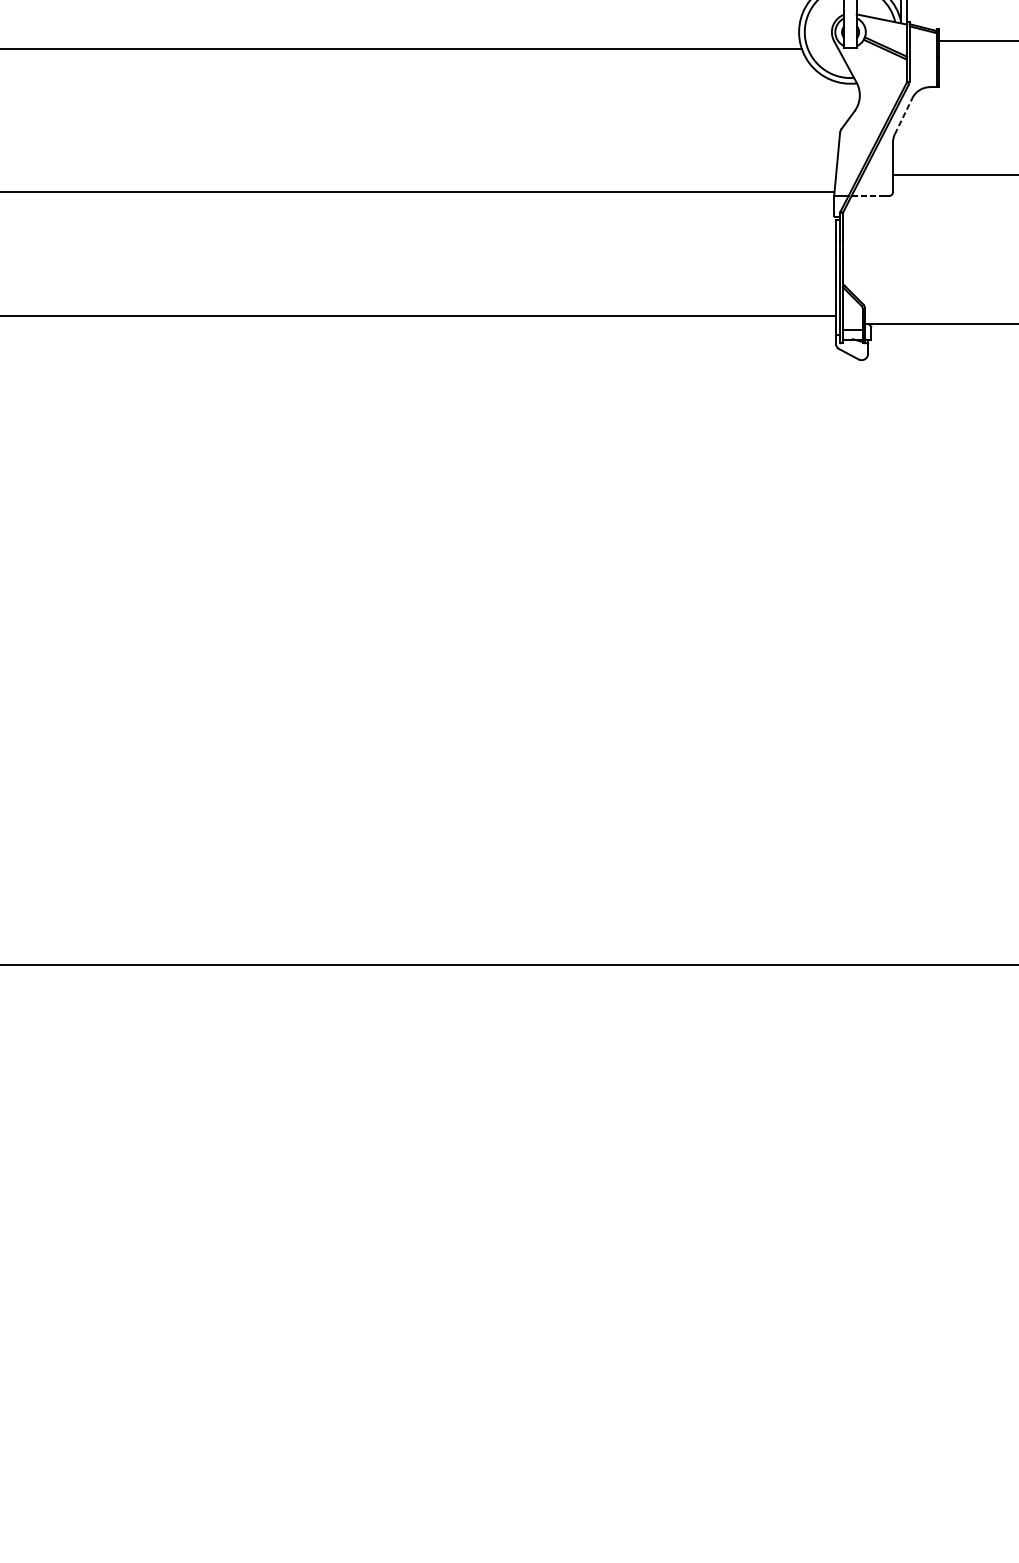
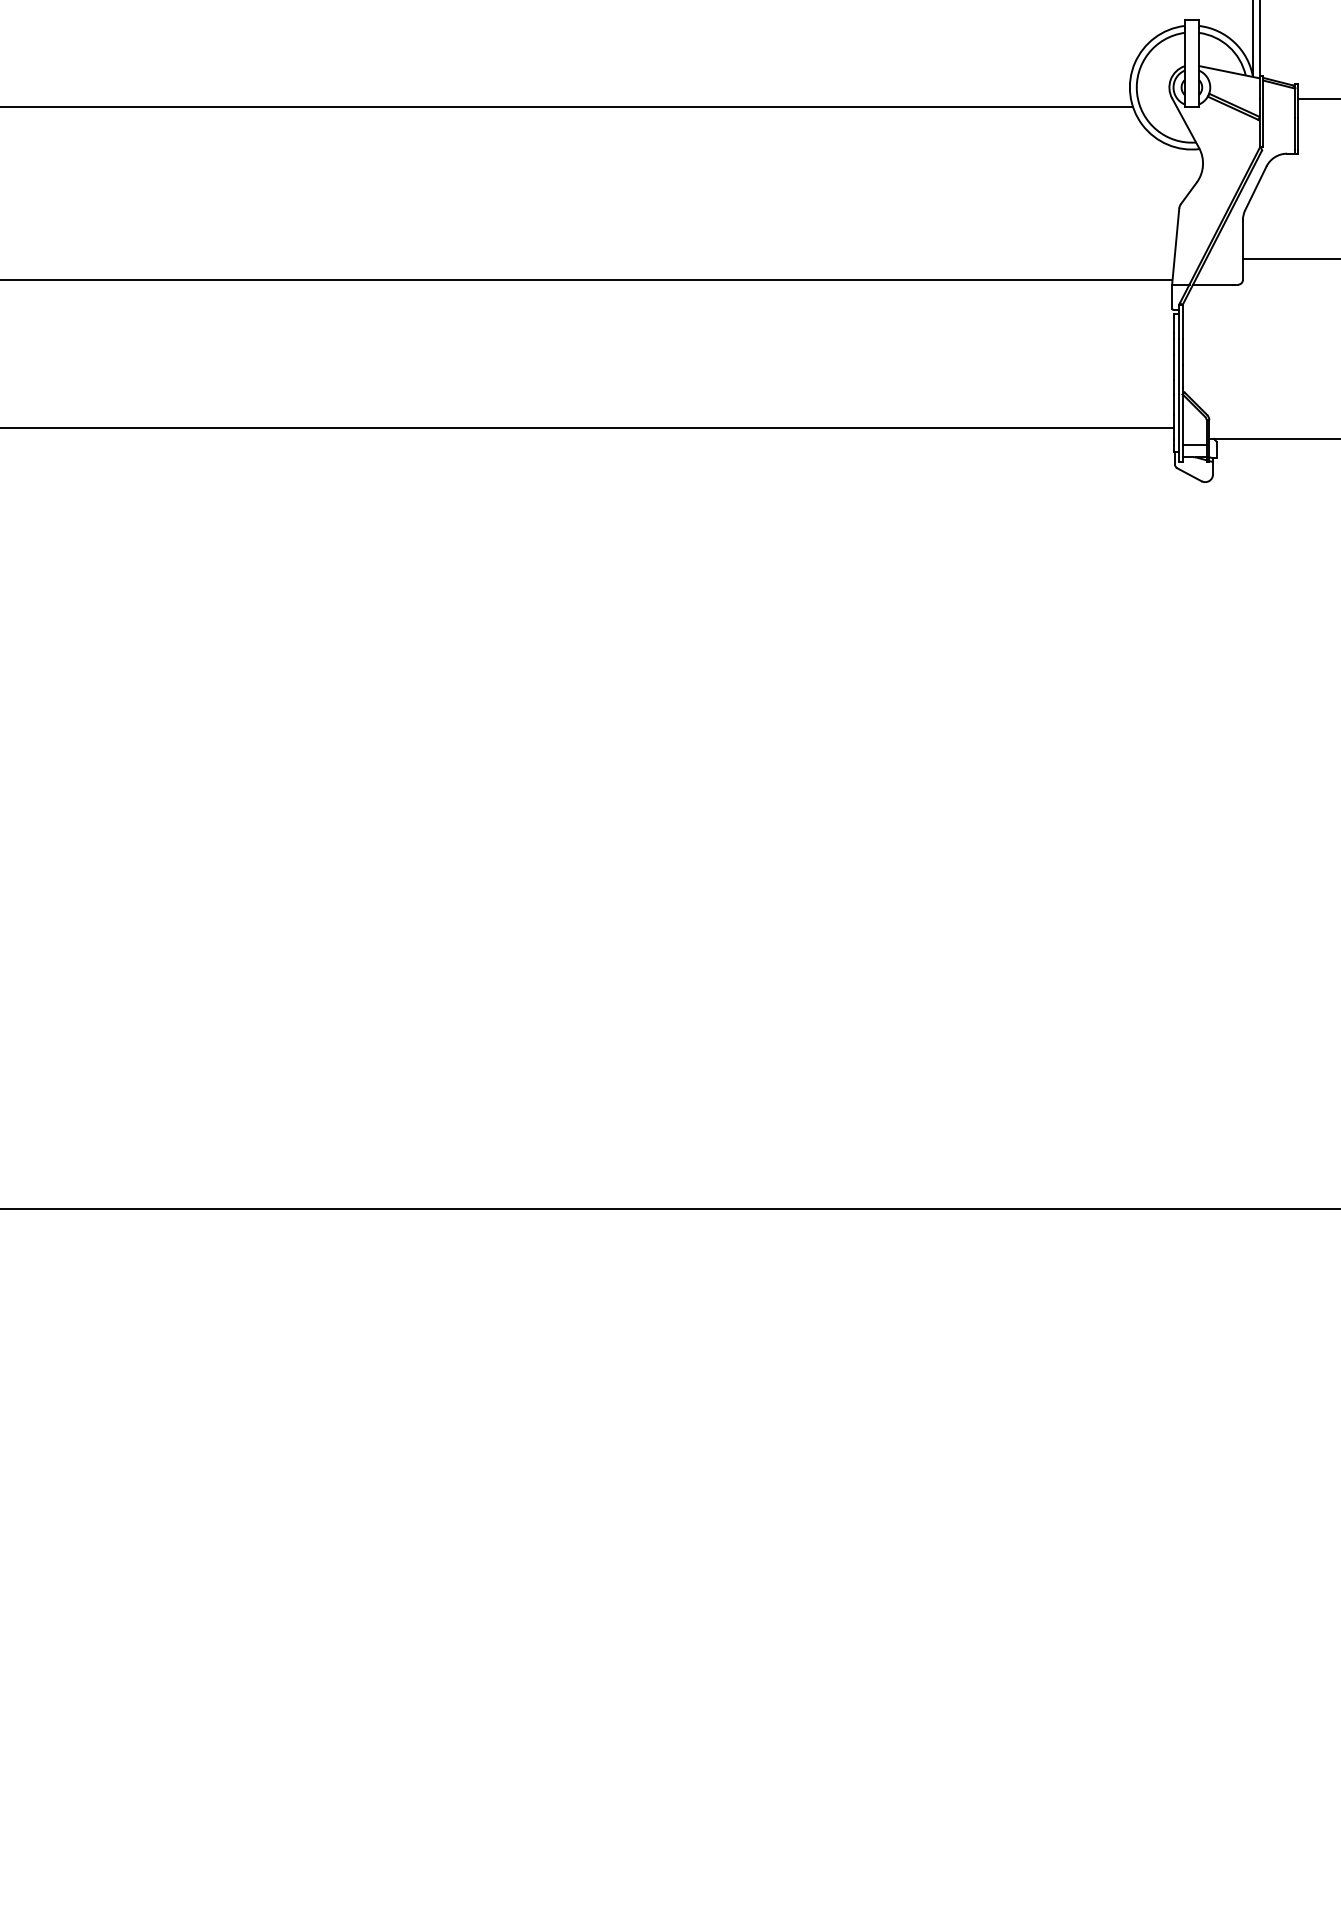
line: (904, 116) -> (1256, 188), dashed -> solid
line: (867, 195) -> (1212, 284), dashed -> solid

